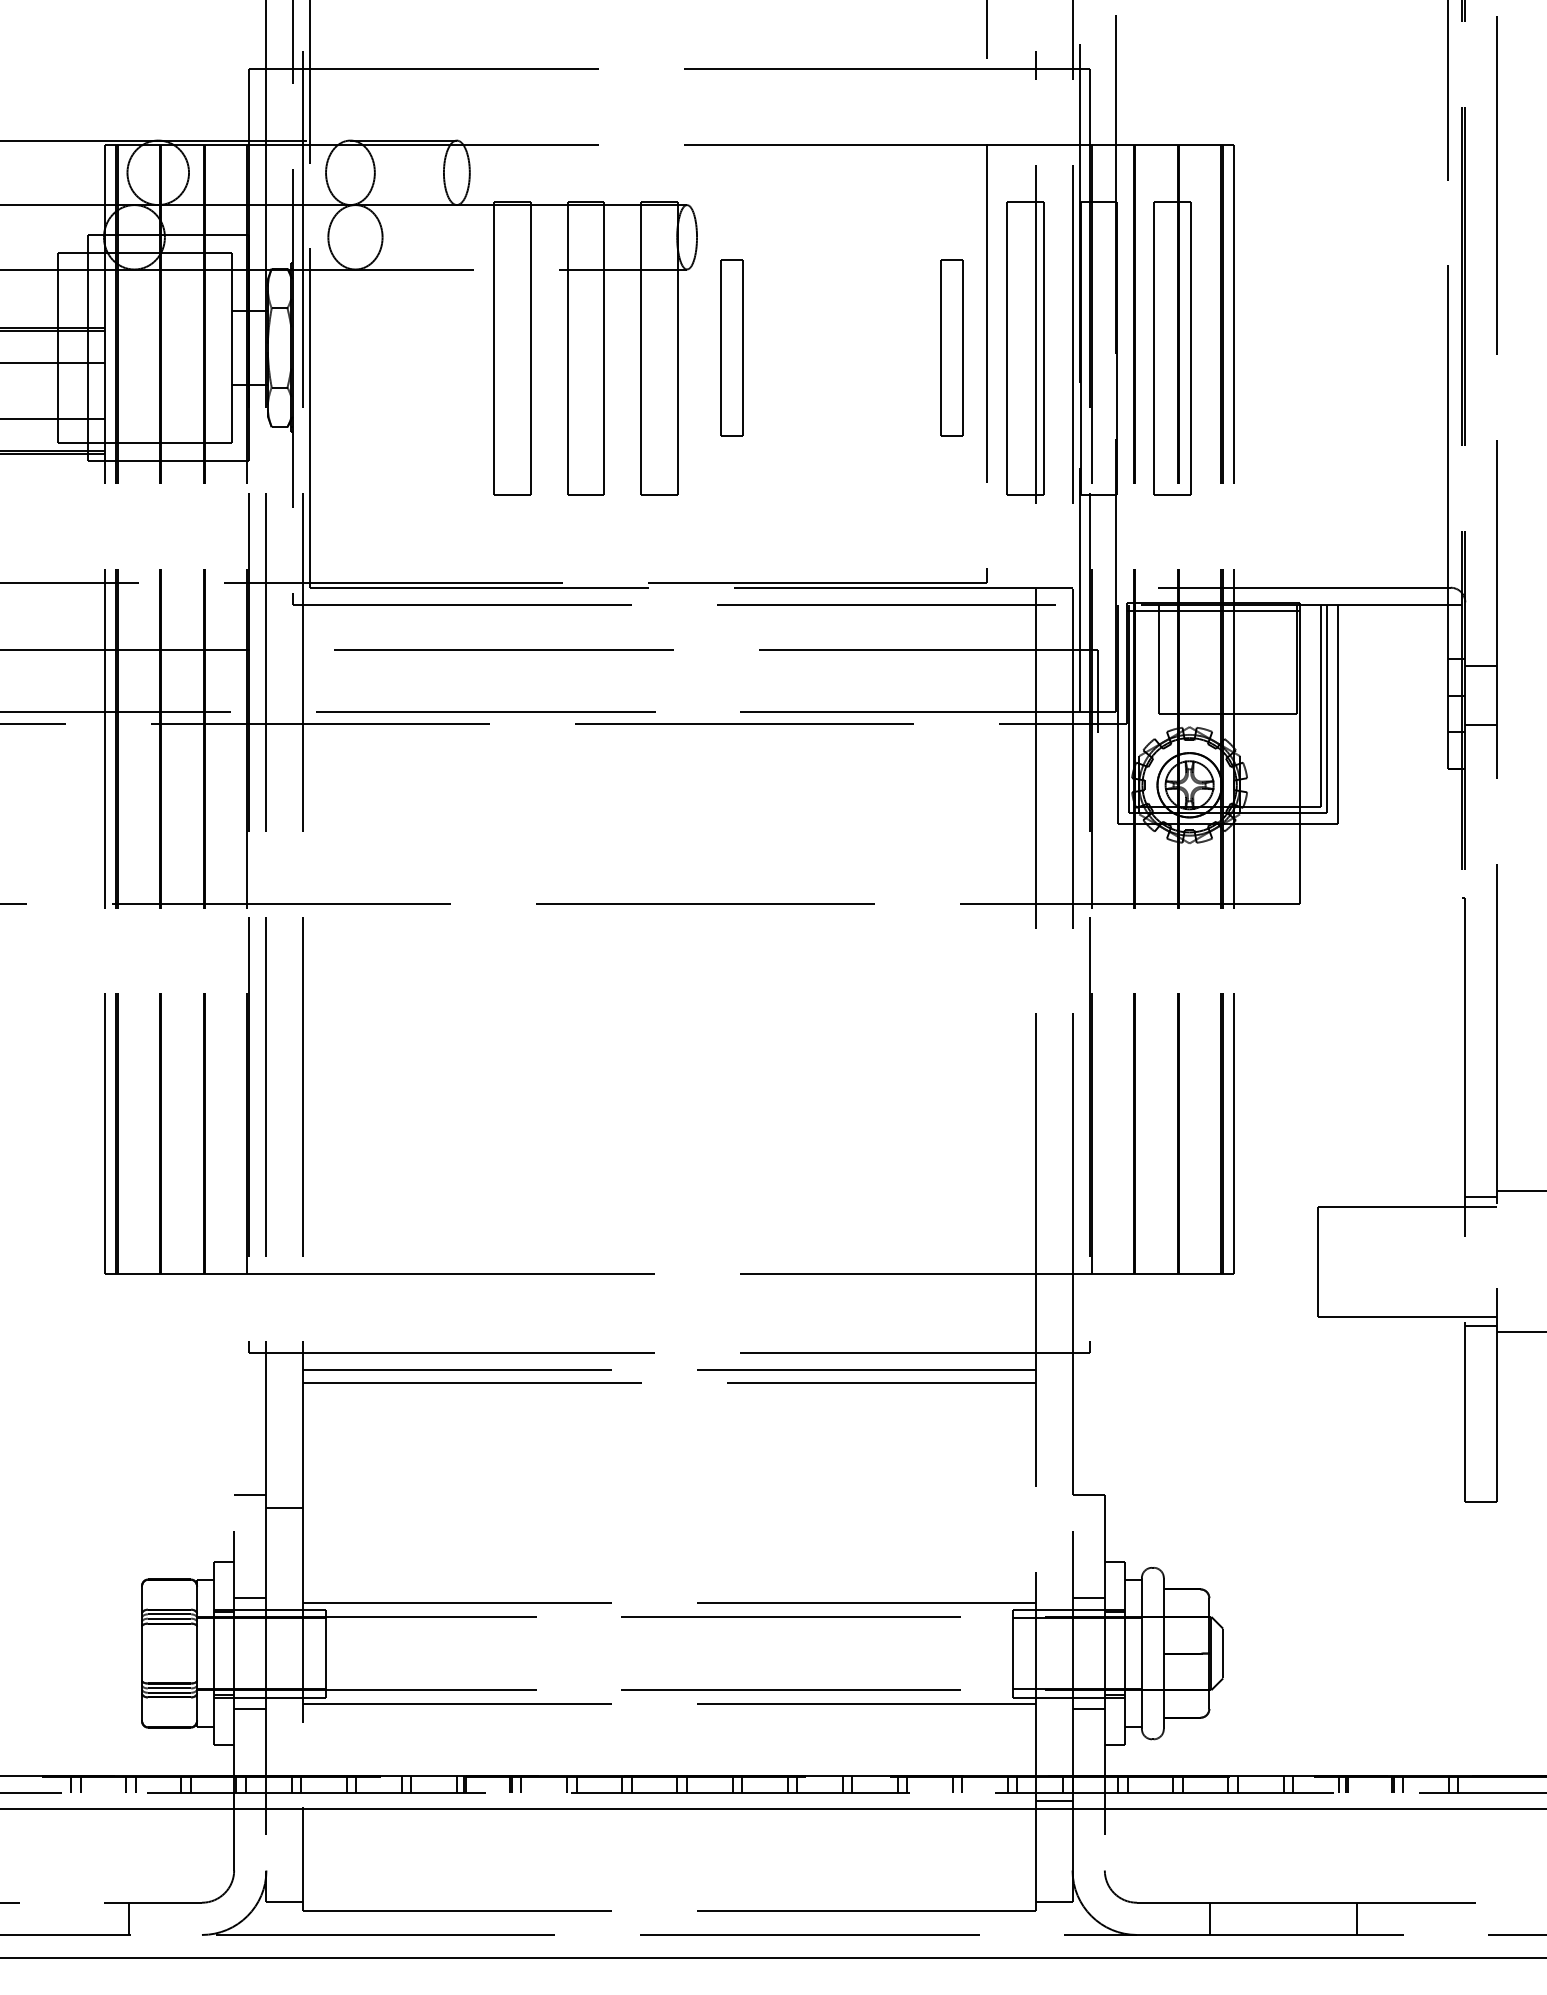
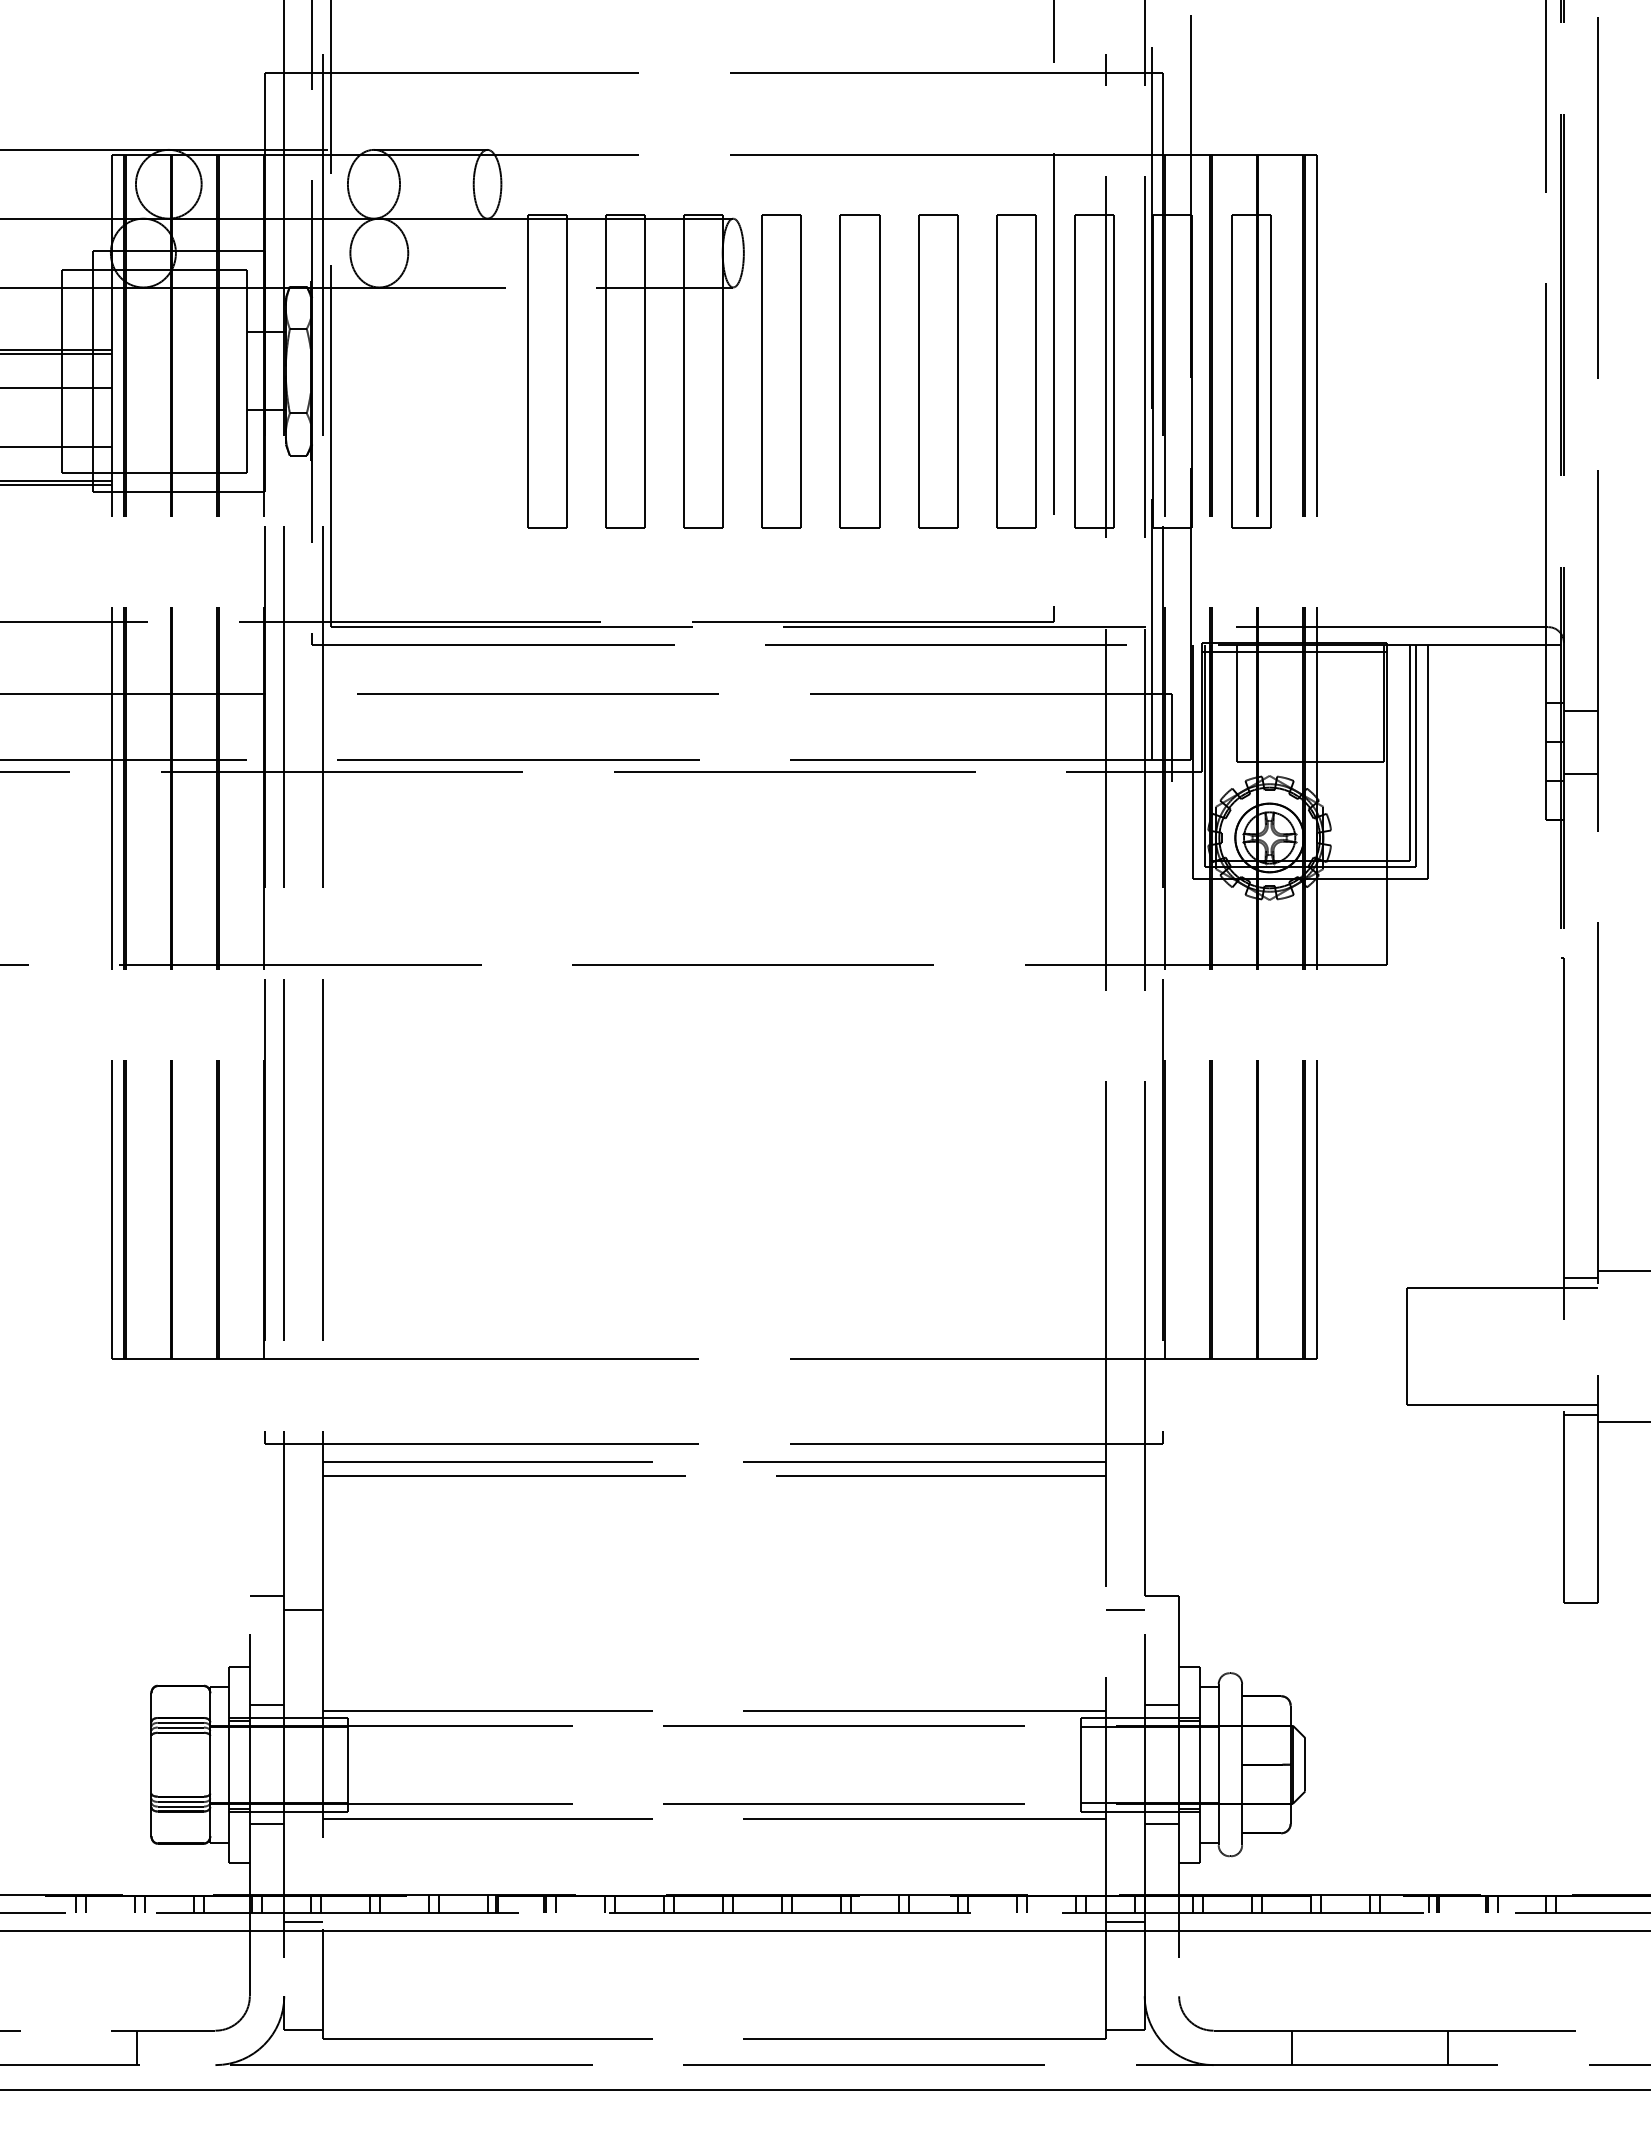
part: (732, 348) -> (781, 371), size x1.67
part: (805, 348) -> (859, 371), added
part: (879, 348) -> (938, 371), added
part: (952, 348) -> (1016, 371), size x1.67
line: (1054, 1508) -> (1125, 1609), added
line: (284, 1801) -> (303, 1922), added

